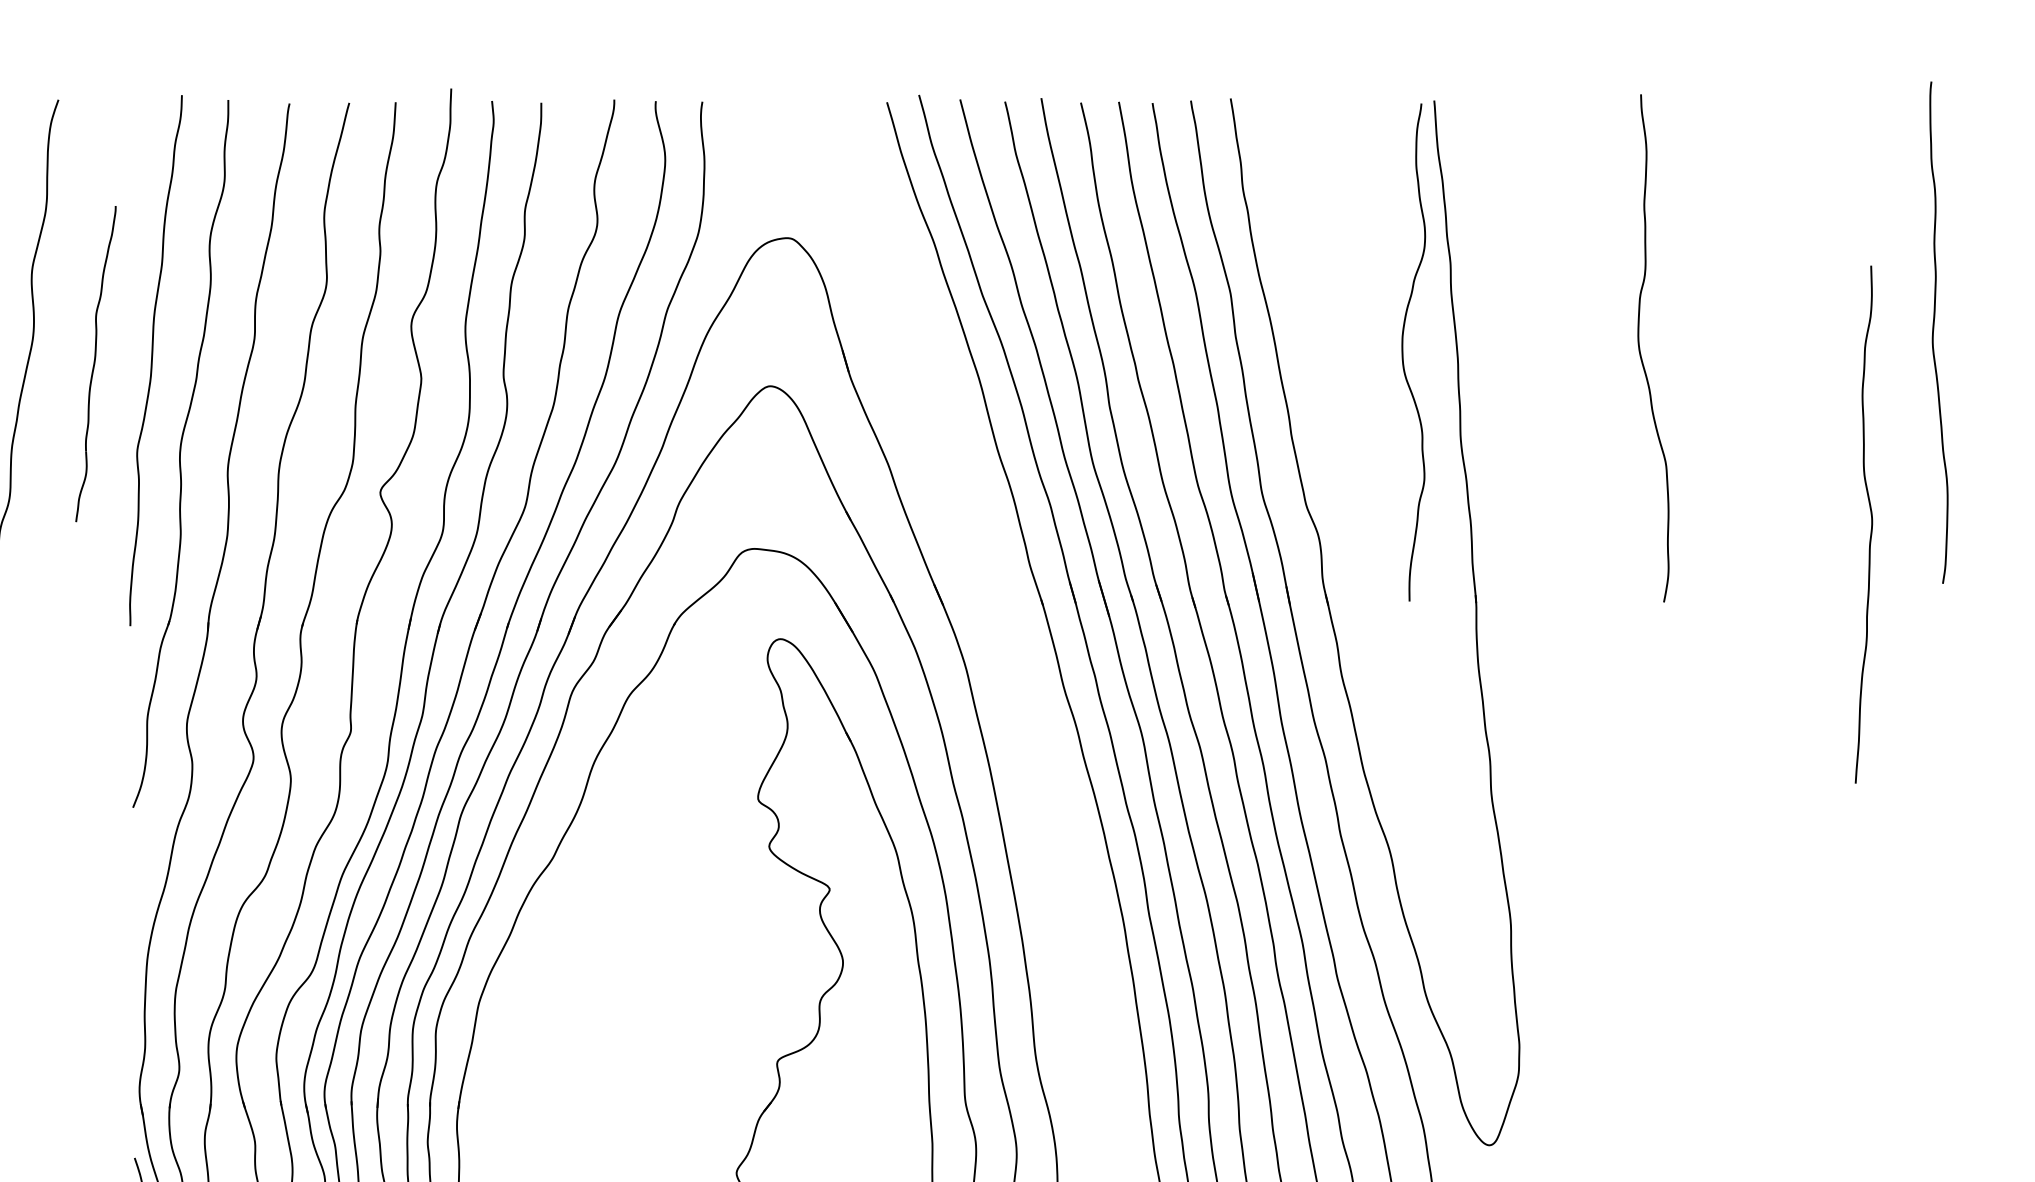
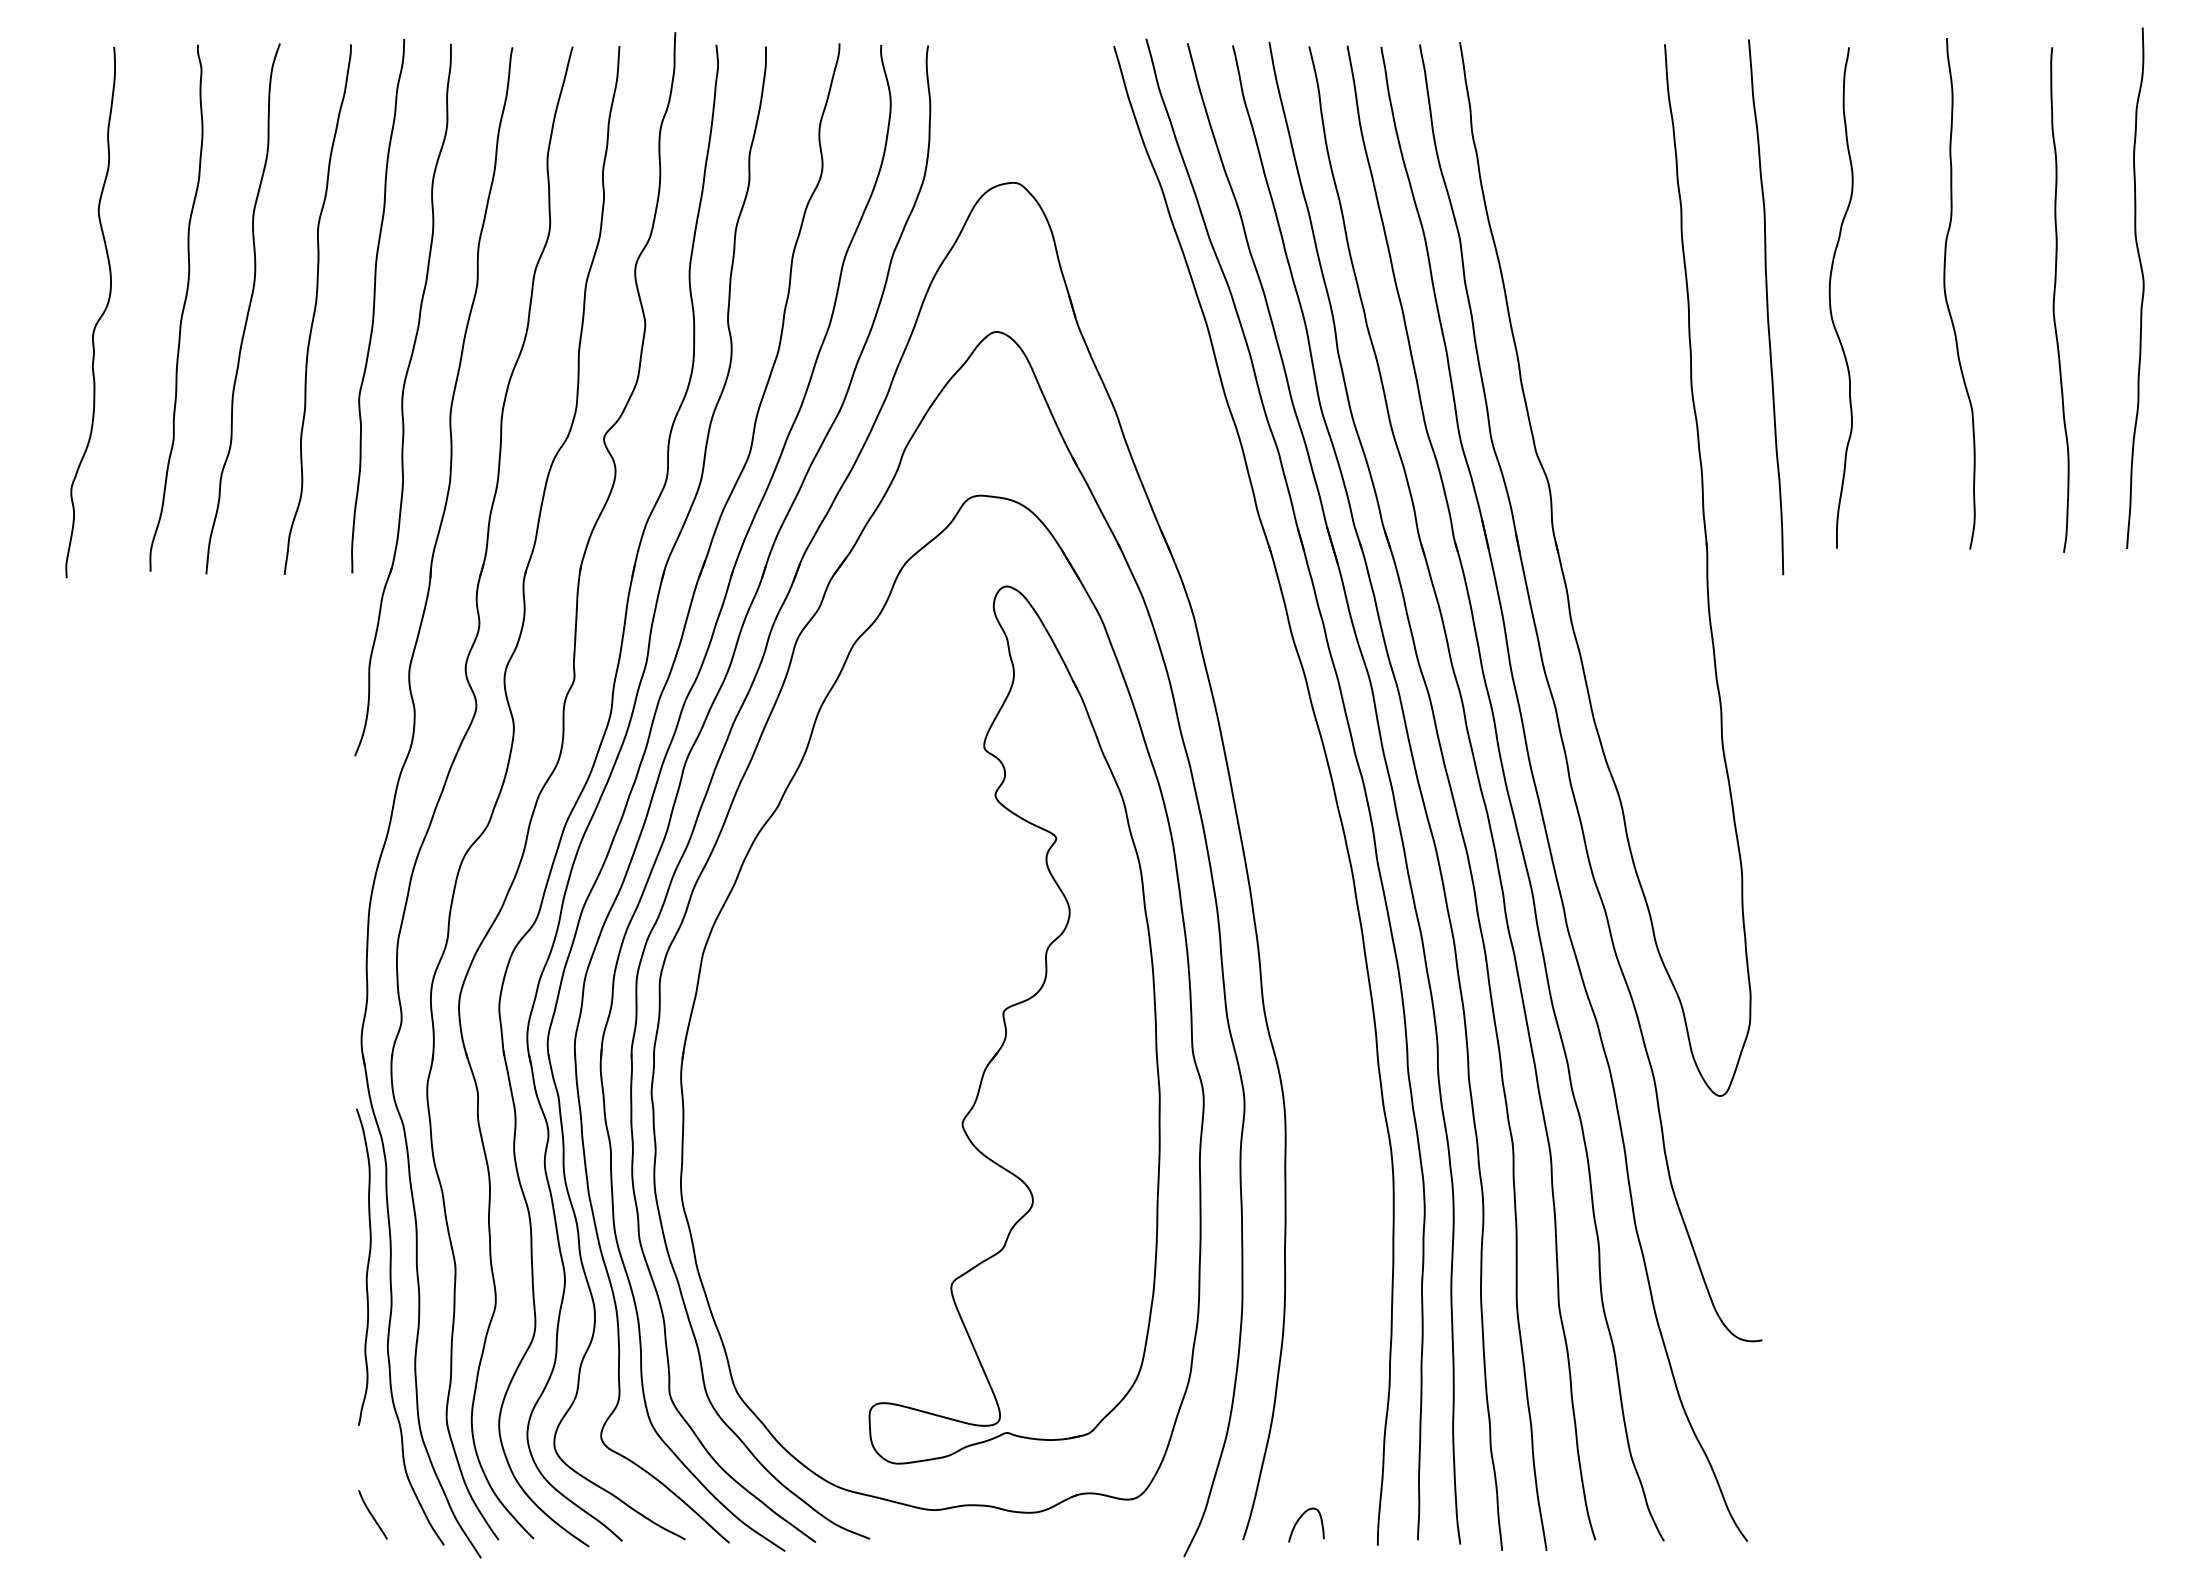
curve: (1933, 332) -> (2054, 299), moved
curve: (1640, 348) -> (1946, 293), moved
curve: (1403, 352) -> (1830, 297), moved
curve: (1535, 361) -> (1766, 307), added
part: (95, 363) -> (317, 309), size x1.67
curve: (1870, 523) -> (2142, 287), moved

